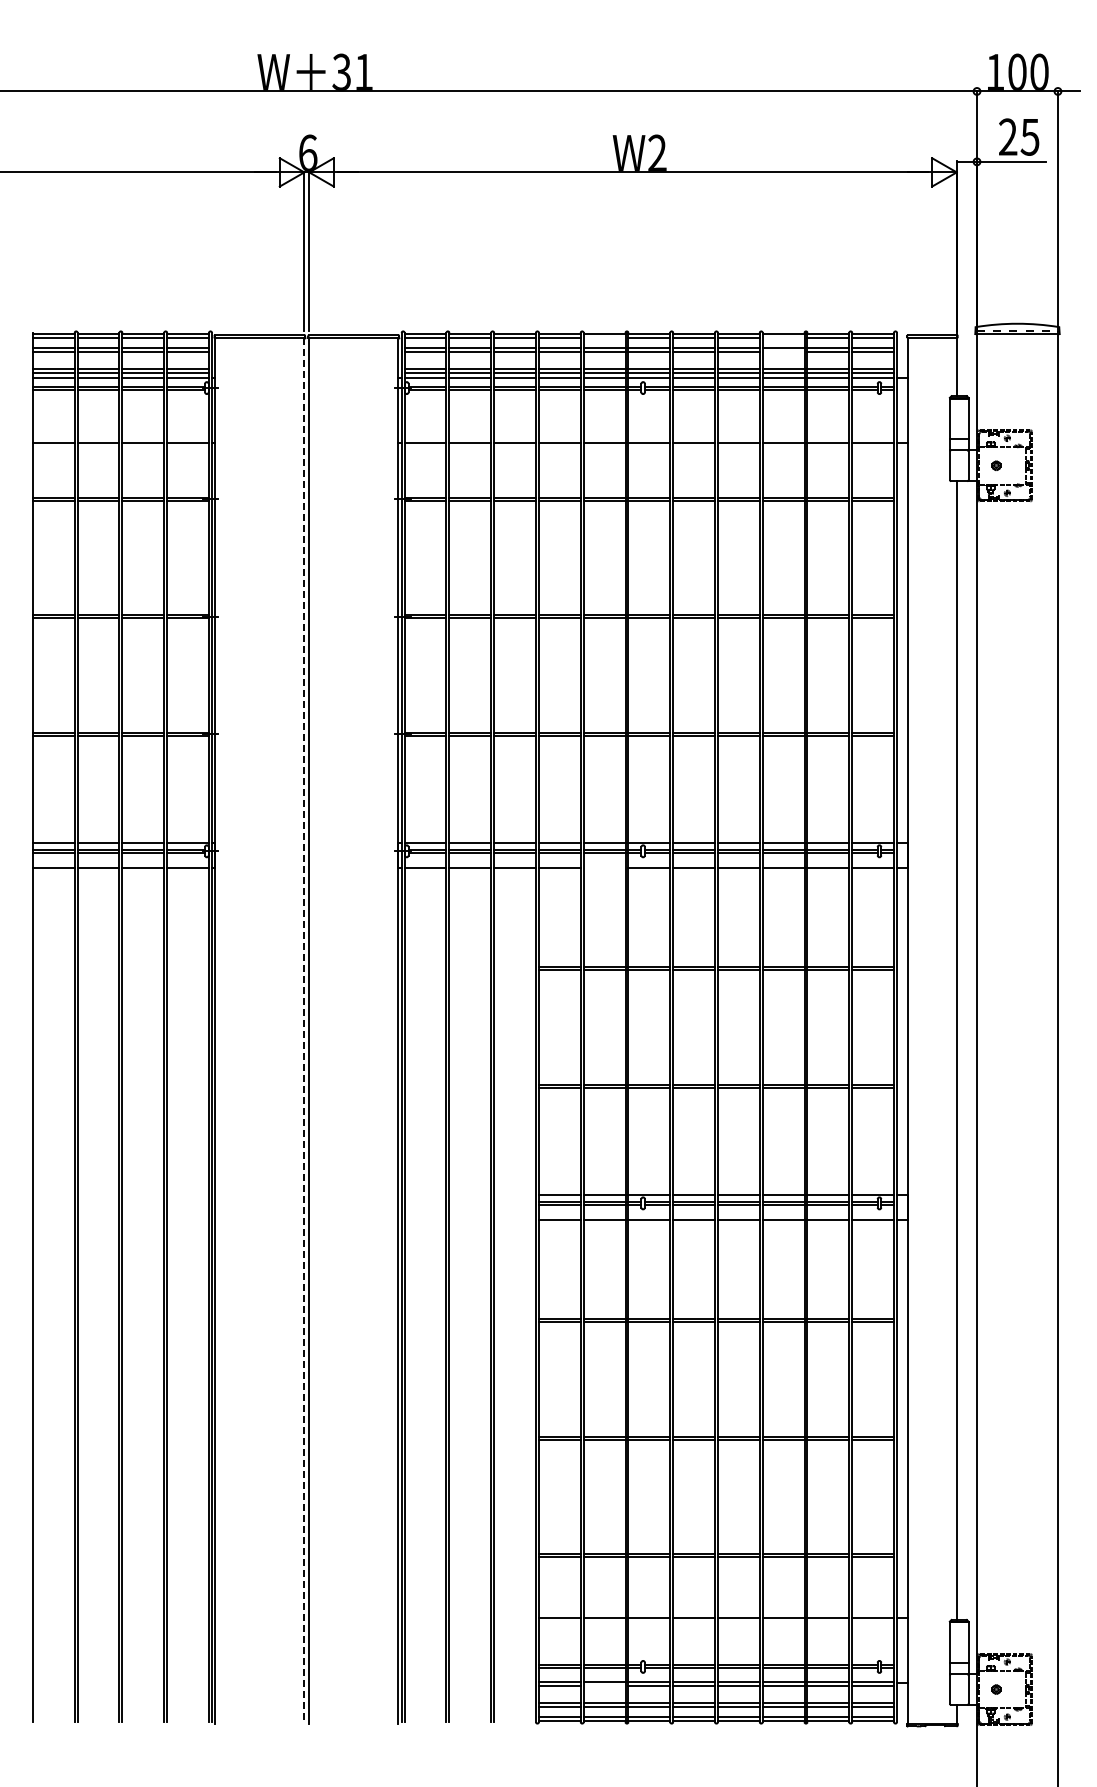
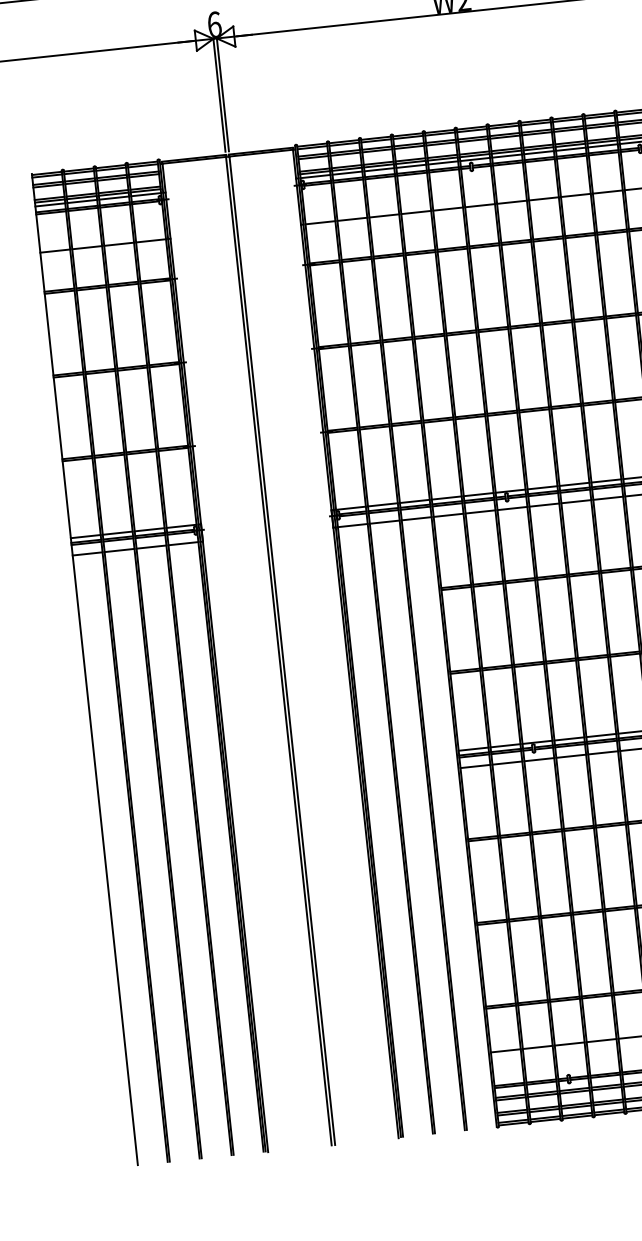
line: (604, 337) -> (440, 133), added
line: (783, 337) -> (567, 120), added
line: (783, 351) -> (568, 130), added
line: (604, 867) -> (480, 511), added
line: (304, 1030) -> (278, 650), dashed -> solid
line: (604, 1685) -> (542, 1095), added

